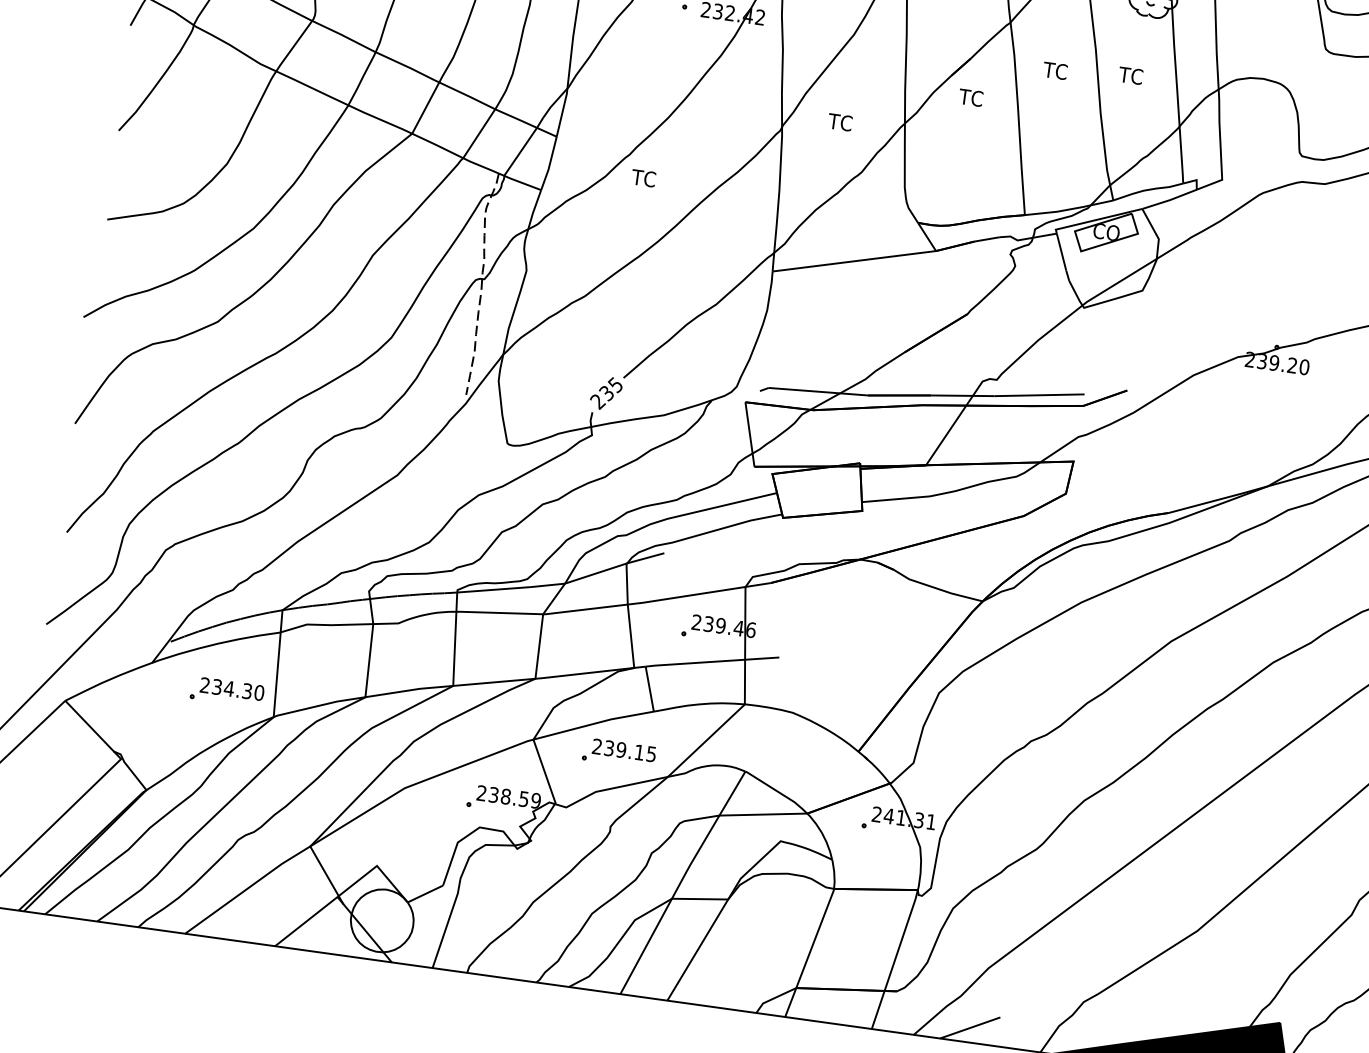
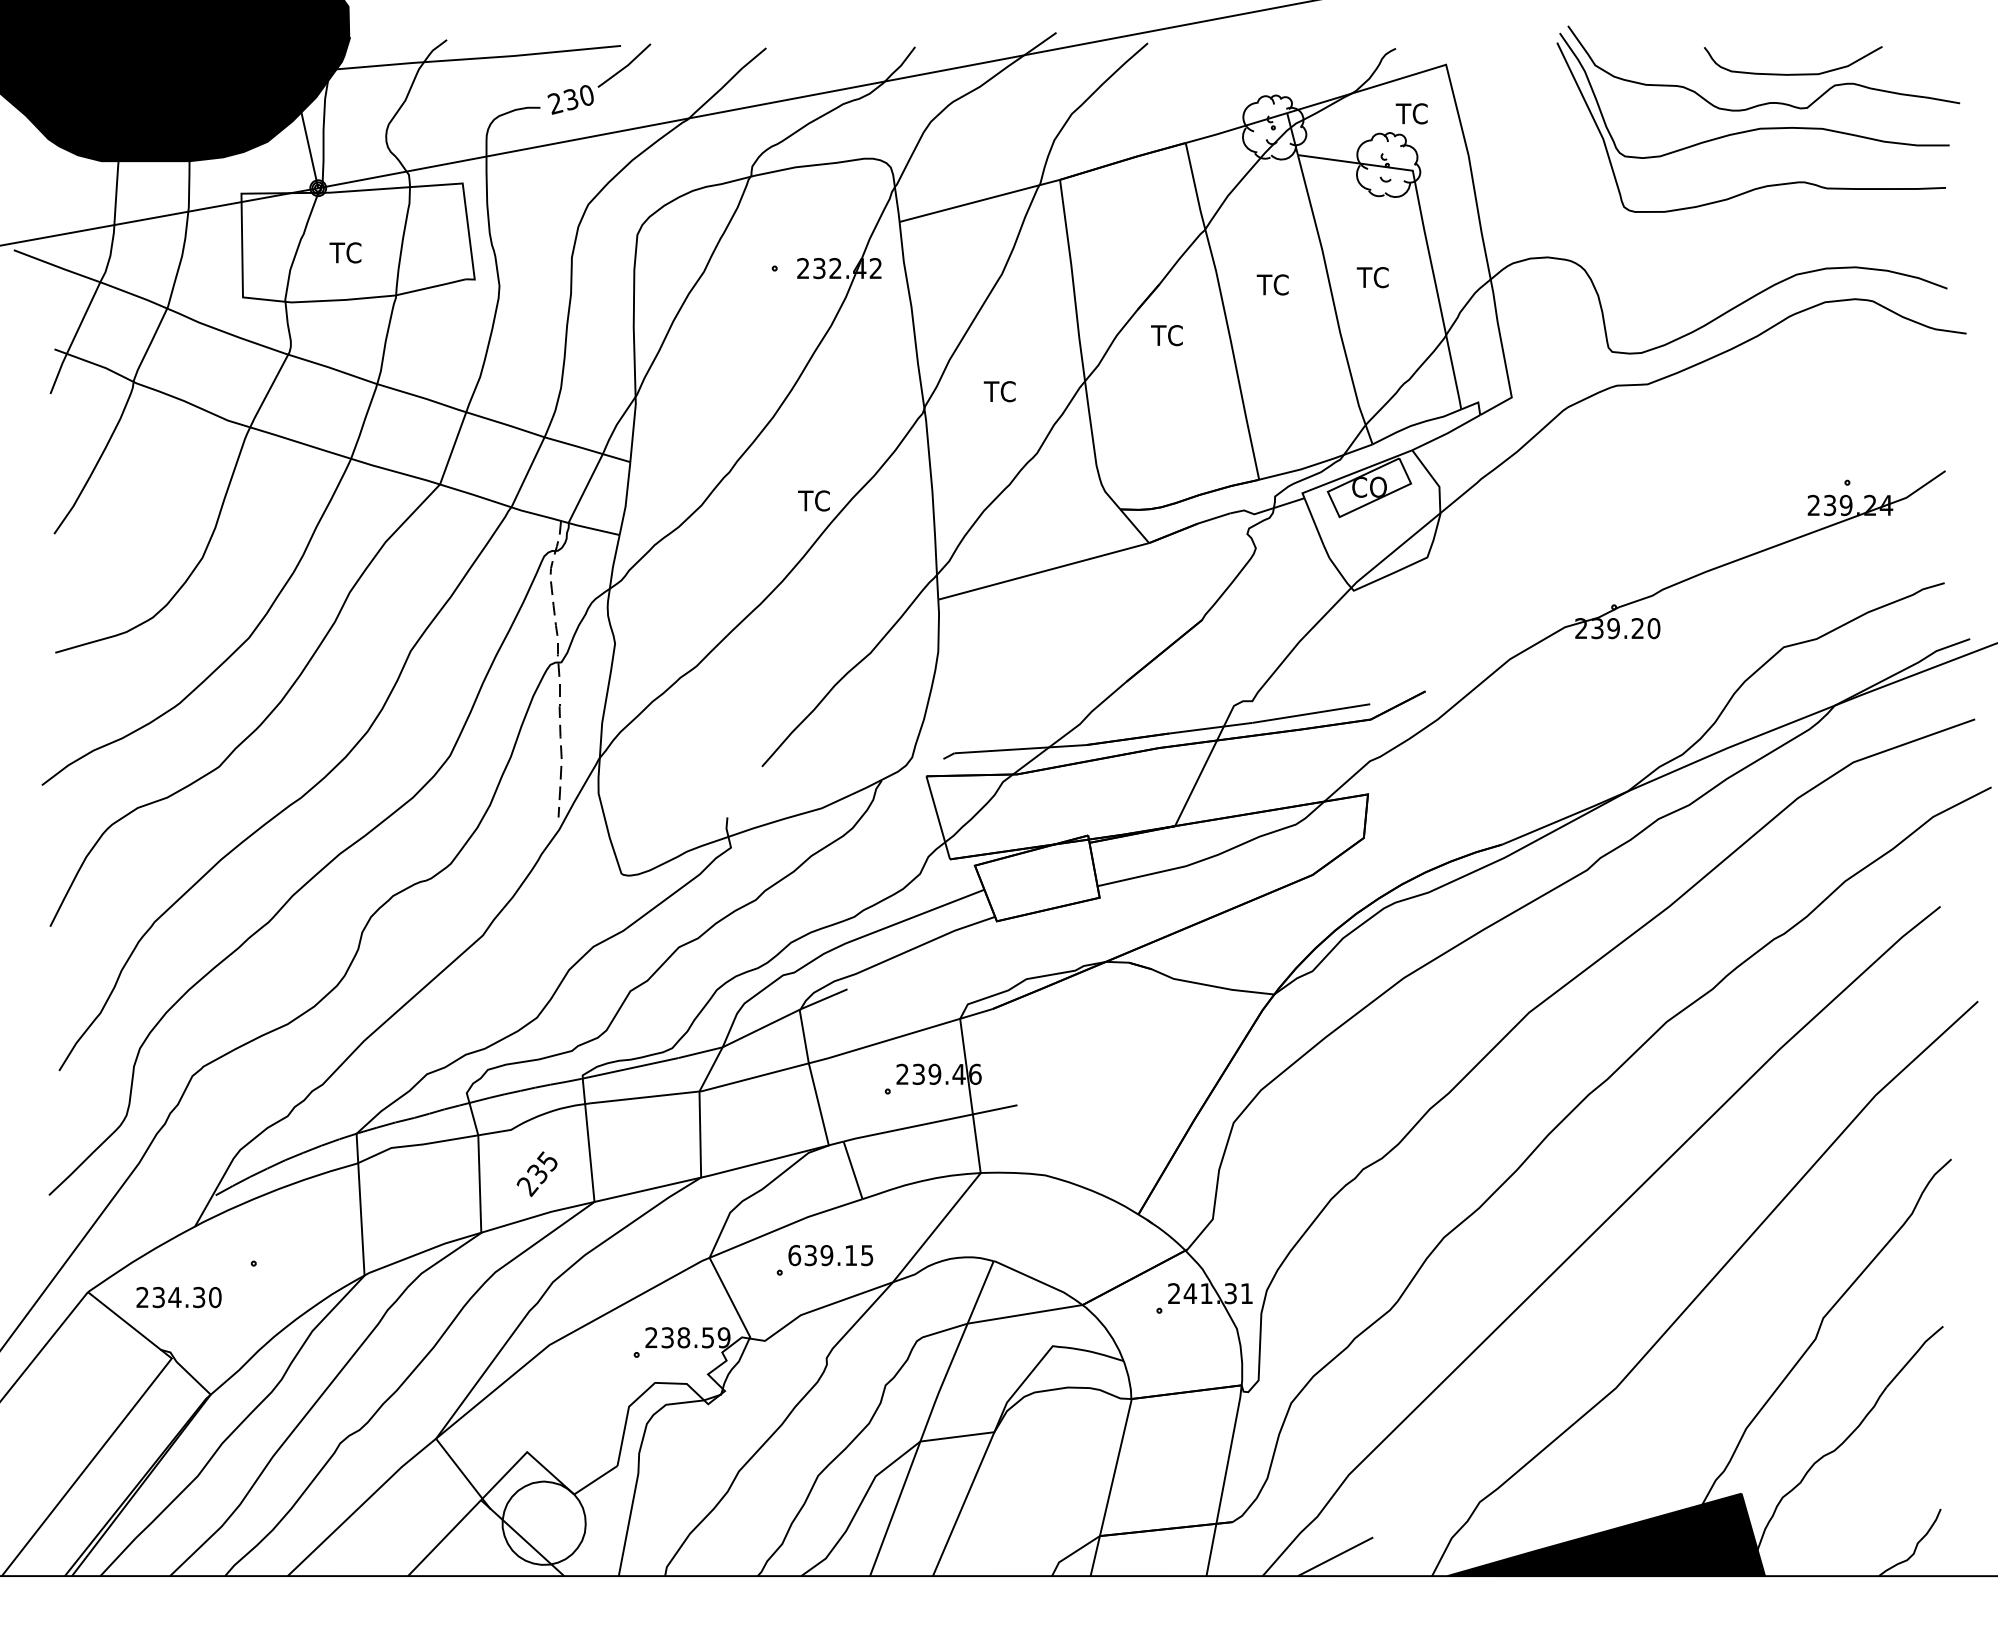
text: (643, 177) -> (813, 500), moved
text: (605, 393) -> (536, 1174), moved
text: (231, 689) -> (178, 1297), moved
text: (597, 746) -> (794, 1255), 239.15 -> 639.15

